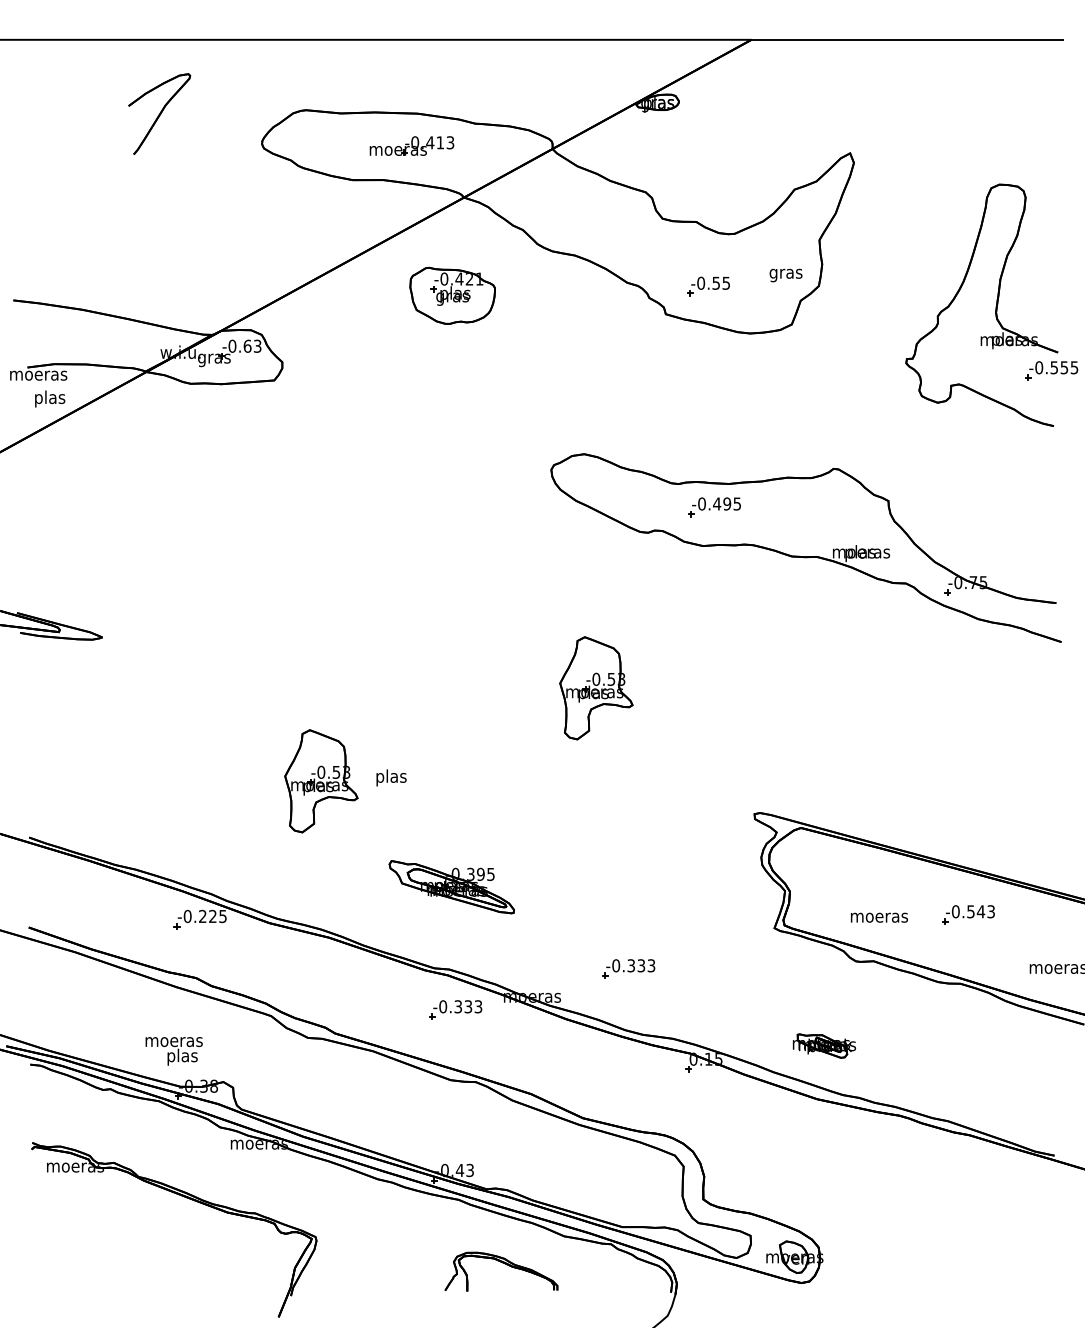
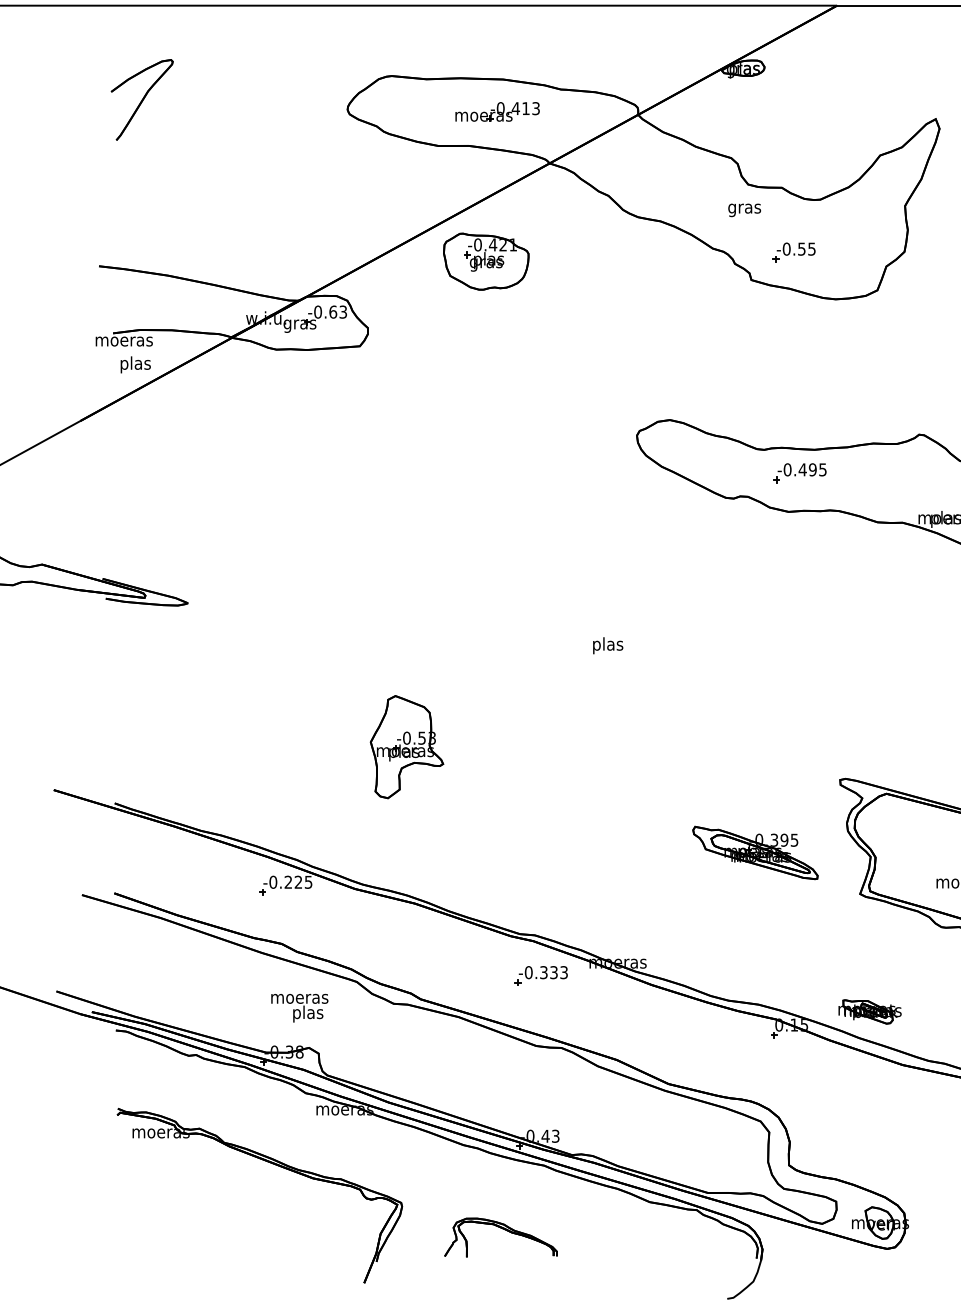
part: (159, 113) -> (142, 99), moved
text: (785, 275) -> (744, 210), moved
part: (452, 295) -> (486, 261), moved
part: (596, 688) -> (682, 654), removed
text: (391, 777) -> (608, 645), moved
part: (451, 887) -> (755, 853), moved
part: (628, 968) -> (714, 934), removed
part: (824, 1045) -> (870, 1011), moved
text: (173, 1051) -> (299, 1008), moved
part: (502, 1263) -> (502, 1229), moved

